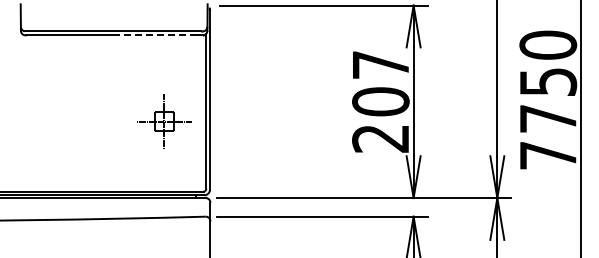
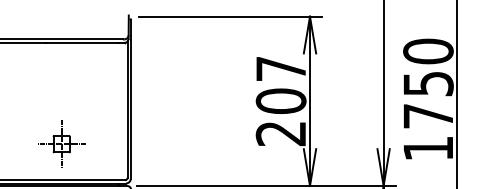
line: (154, 35) -> (82, 42), dashed -> solid
part: (164, 121) -> (61, 144), moved
text: (548, 155) -> (428, 148), 7750 -> 1750

